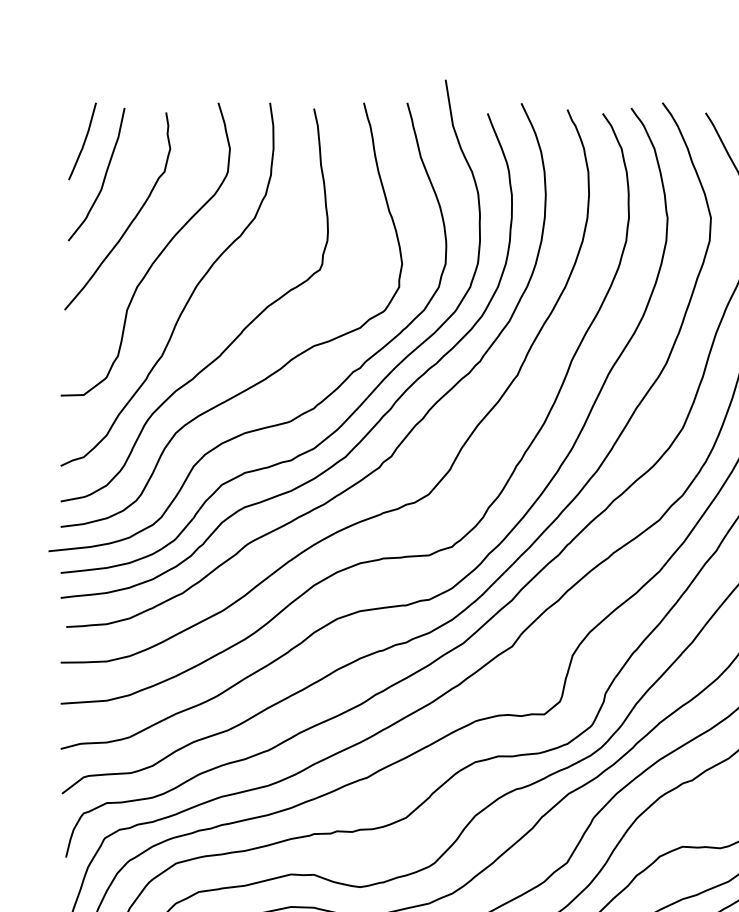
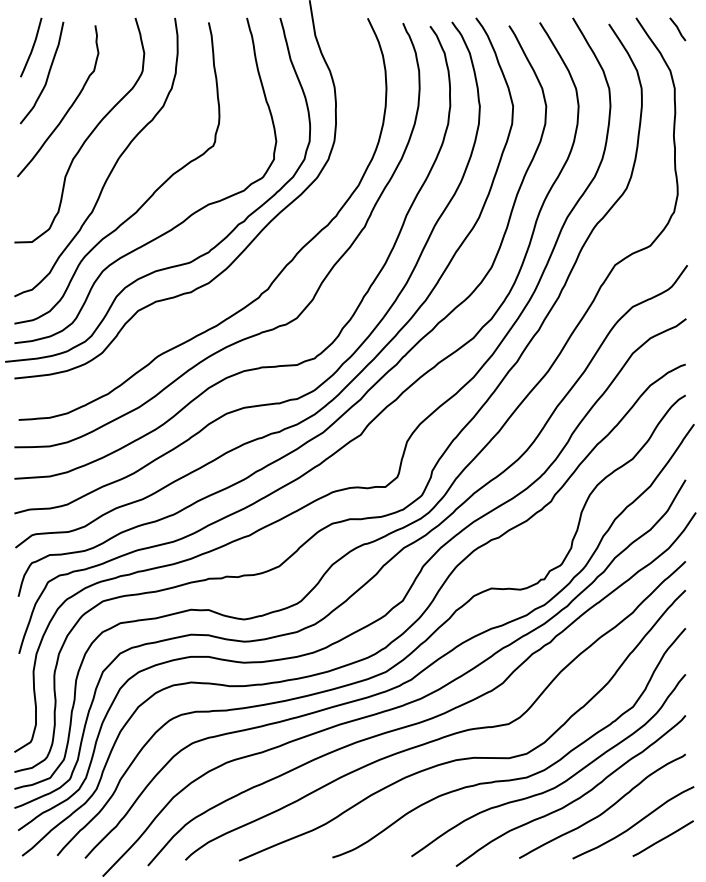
curve: (364, 434) -> (247, 272), removed

